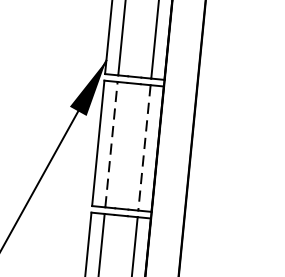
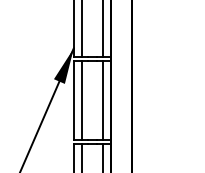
line: (112, 143) -> (82, 99), dashed -> solid
line: (144, 148) -> (102, 100), dashed -> solid

